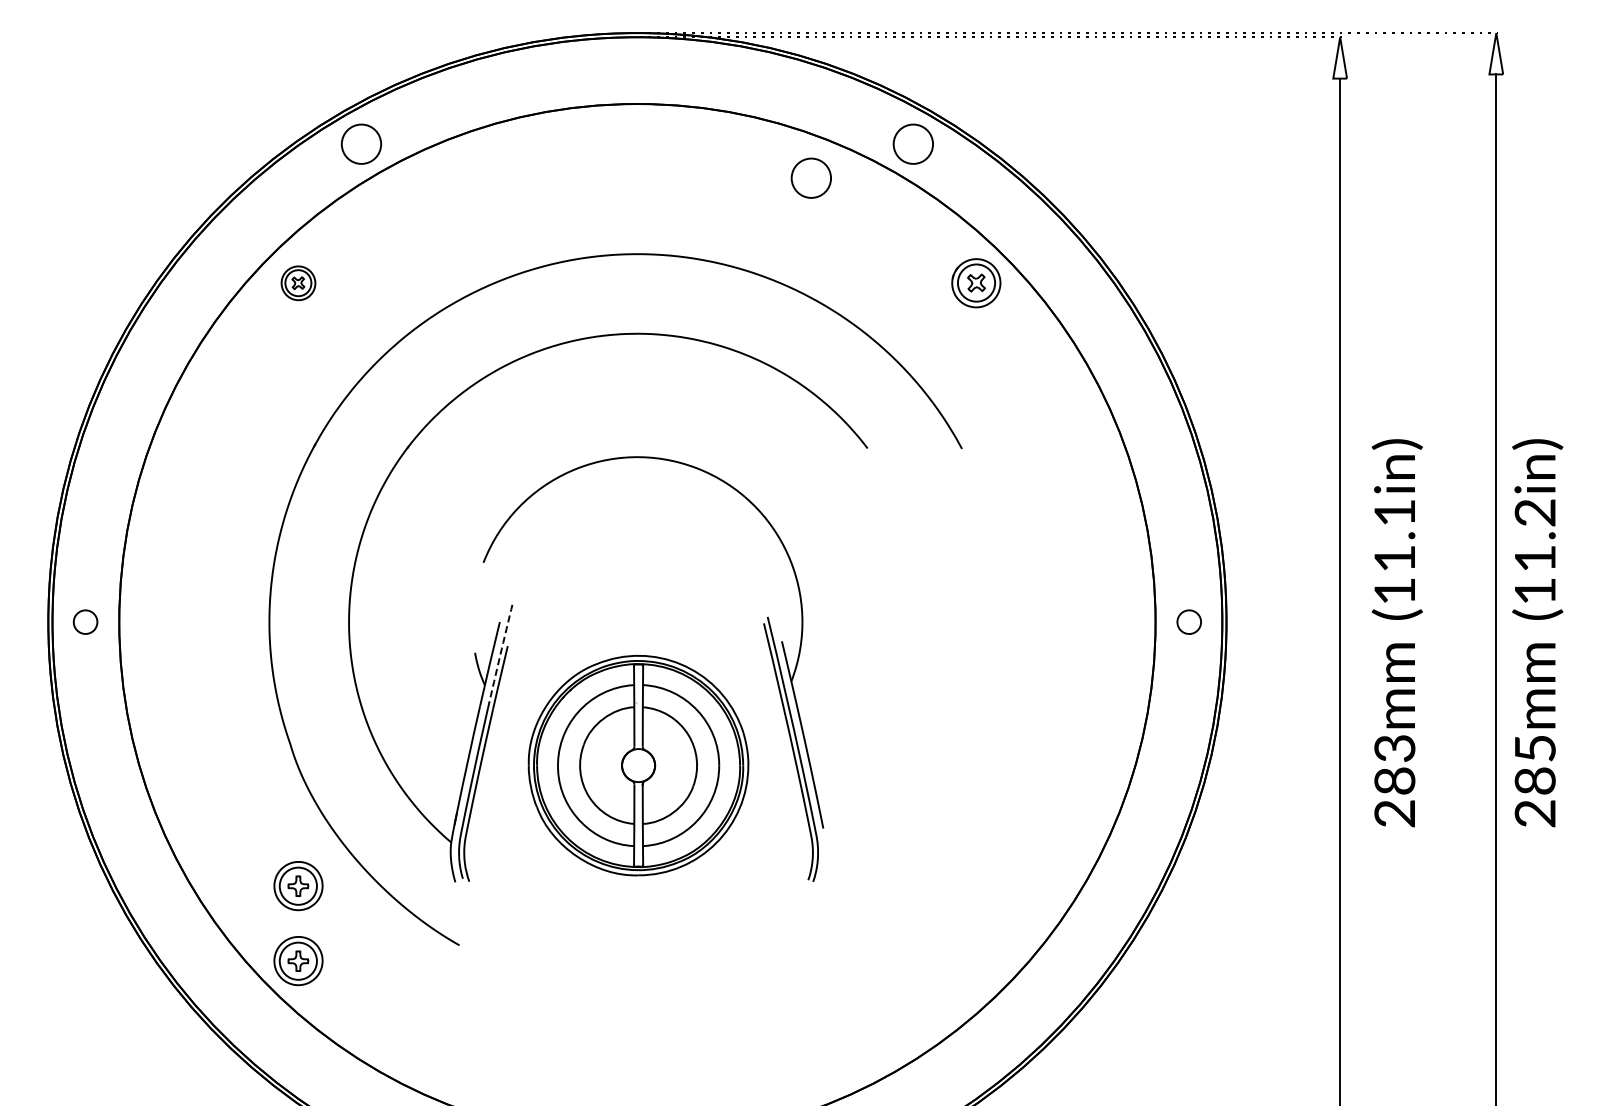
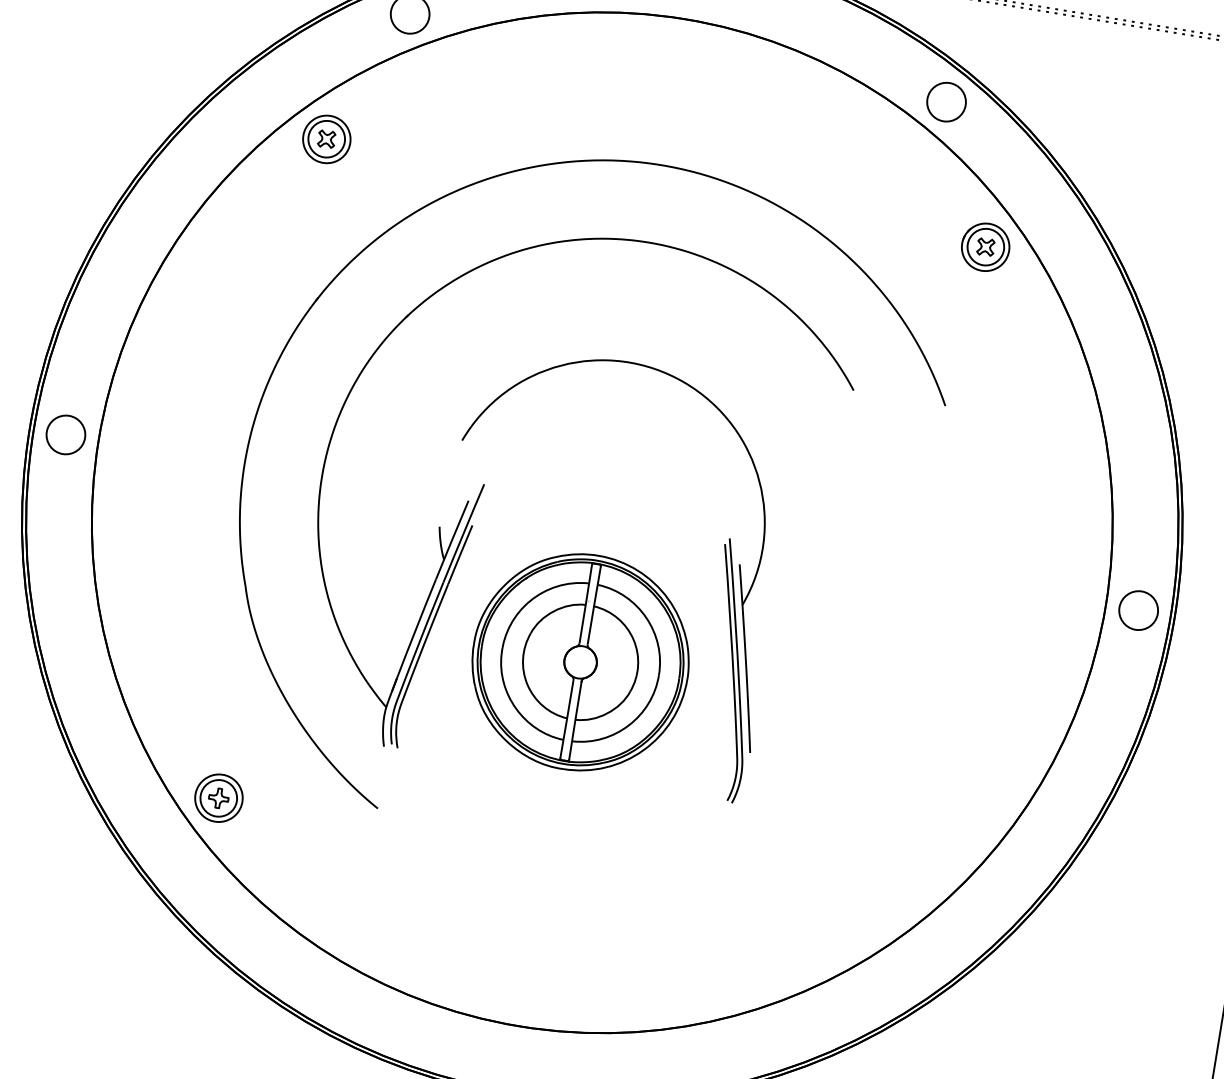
circle: (810, 177) -> (841, 118), removed
part: (298, 283) -> (326, 139), size x1.43
circle: (85, 621) -> (65, 434), size x1.67
circle: (1188, 621) -> (1138, 609), size x1.67
line: (500, 655) -> (463, 533), dashed -> solid
part: (298, 886) -> (230, 725), removed

